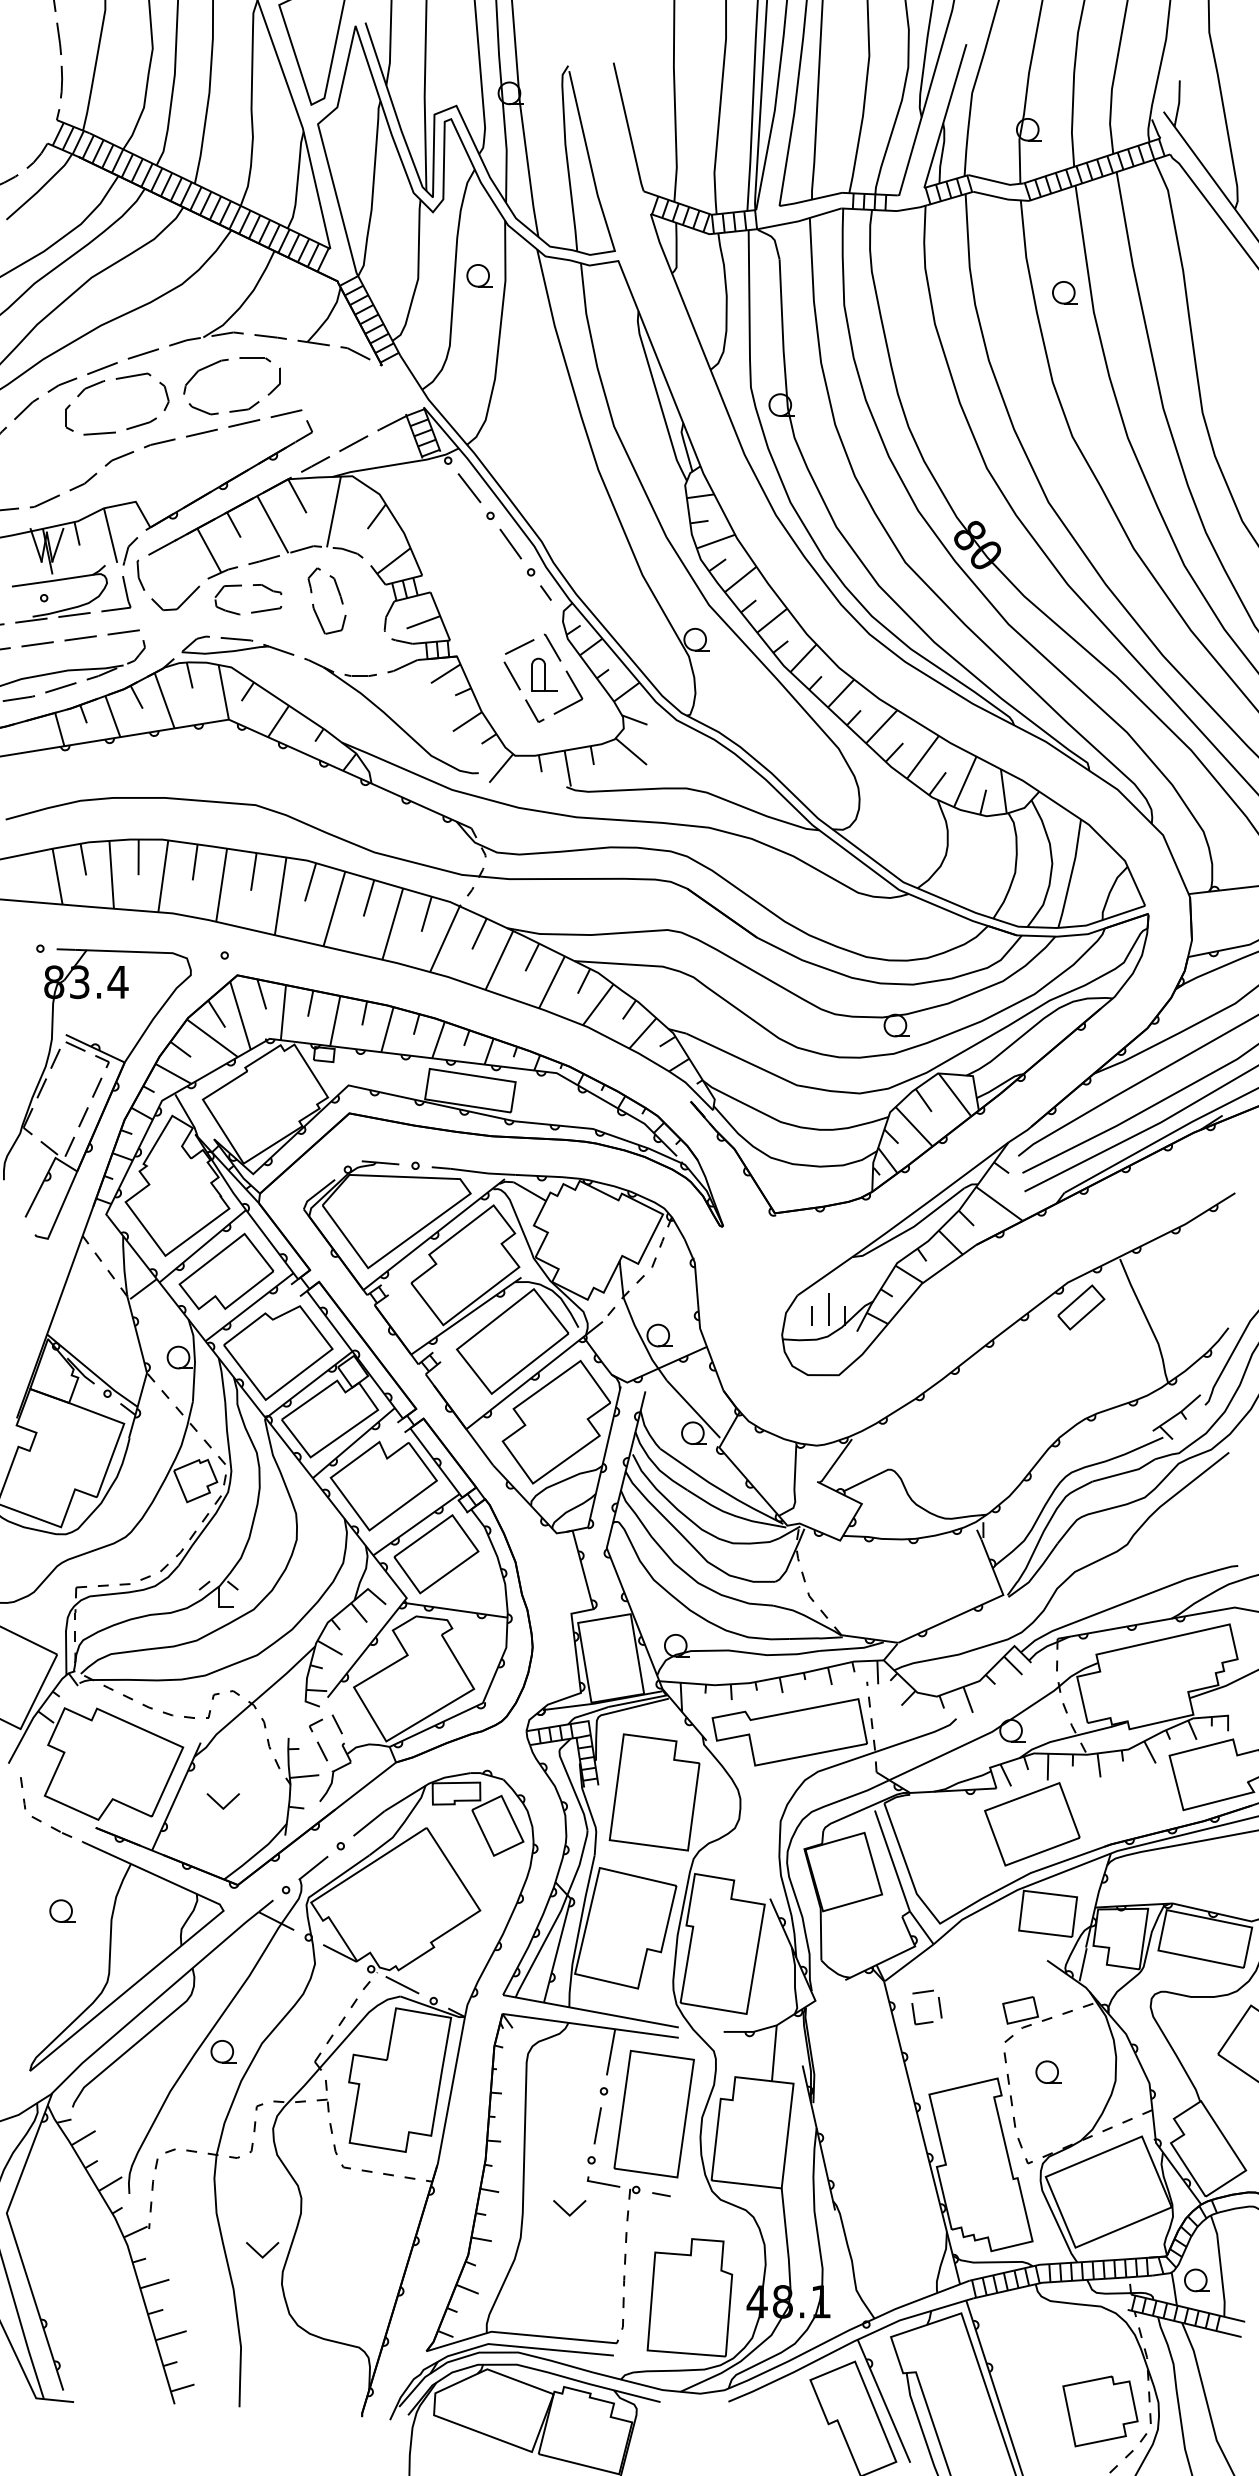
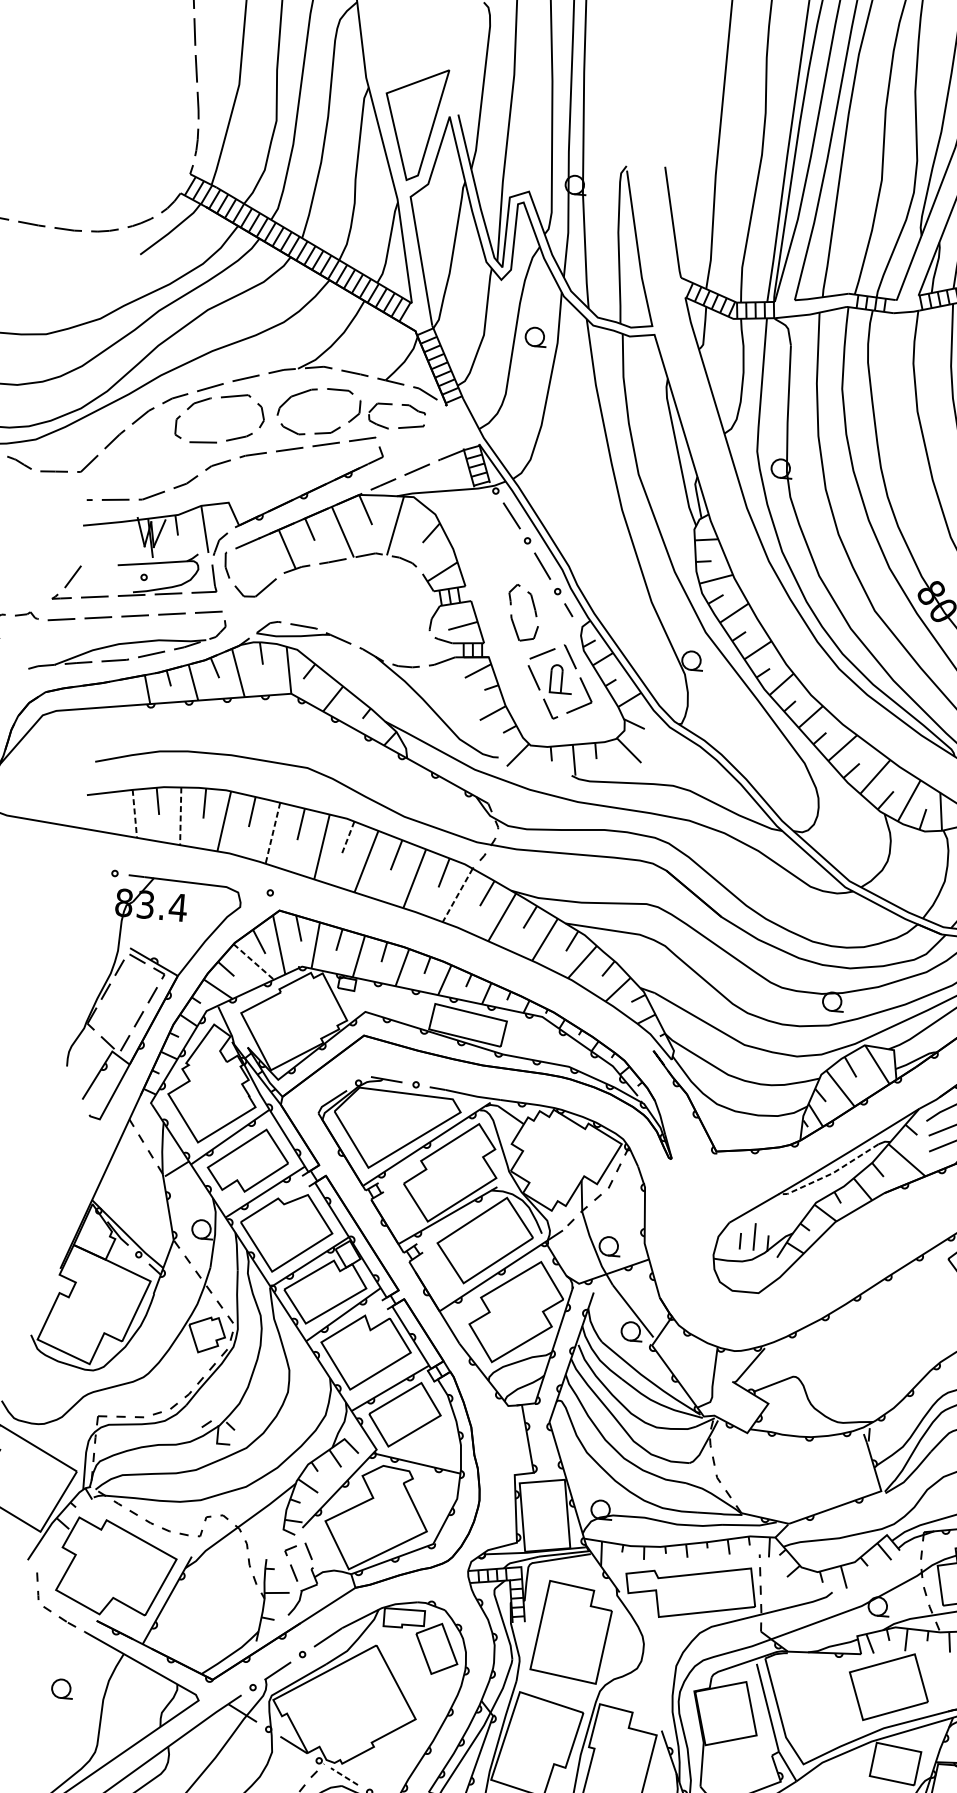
part: (314, 605) -> (512, 615), moved
part: (251, 611) -> (398, 427), moved
line: (111, 875) -> (180, 816), solid -> dashed
line: (57, 877) -> (134, 814), solid -> dashed
line: (310, 882) -> (348, 837), solid -> dashed
line: (221, 885) -> (272, 833), solid -> dashed
line: (444, 939) -> (457, 895), solid -> dashed
line: (212, 1038) -> (253, 962), solid -> dashed
line: (910, 1228) -> (829, 1174), solid -> dashed
part: (222, 1801) -> (205, 1607), removed
line: (402, 1985) -> (344, 1776), solid -> dashed

